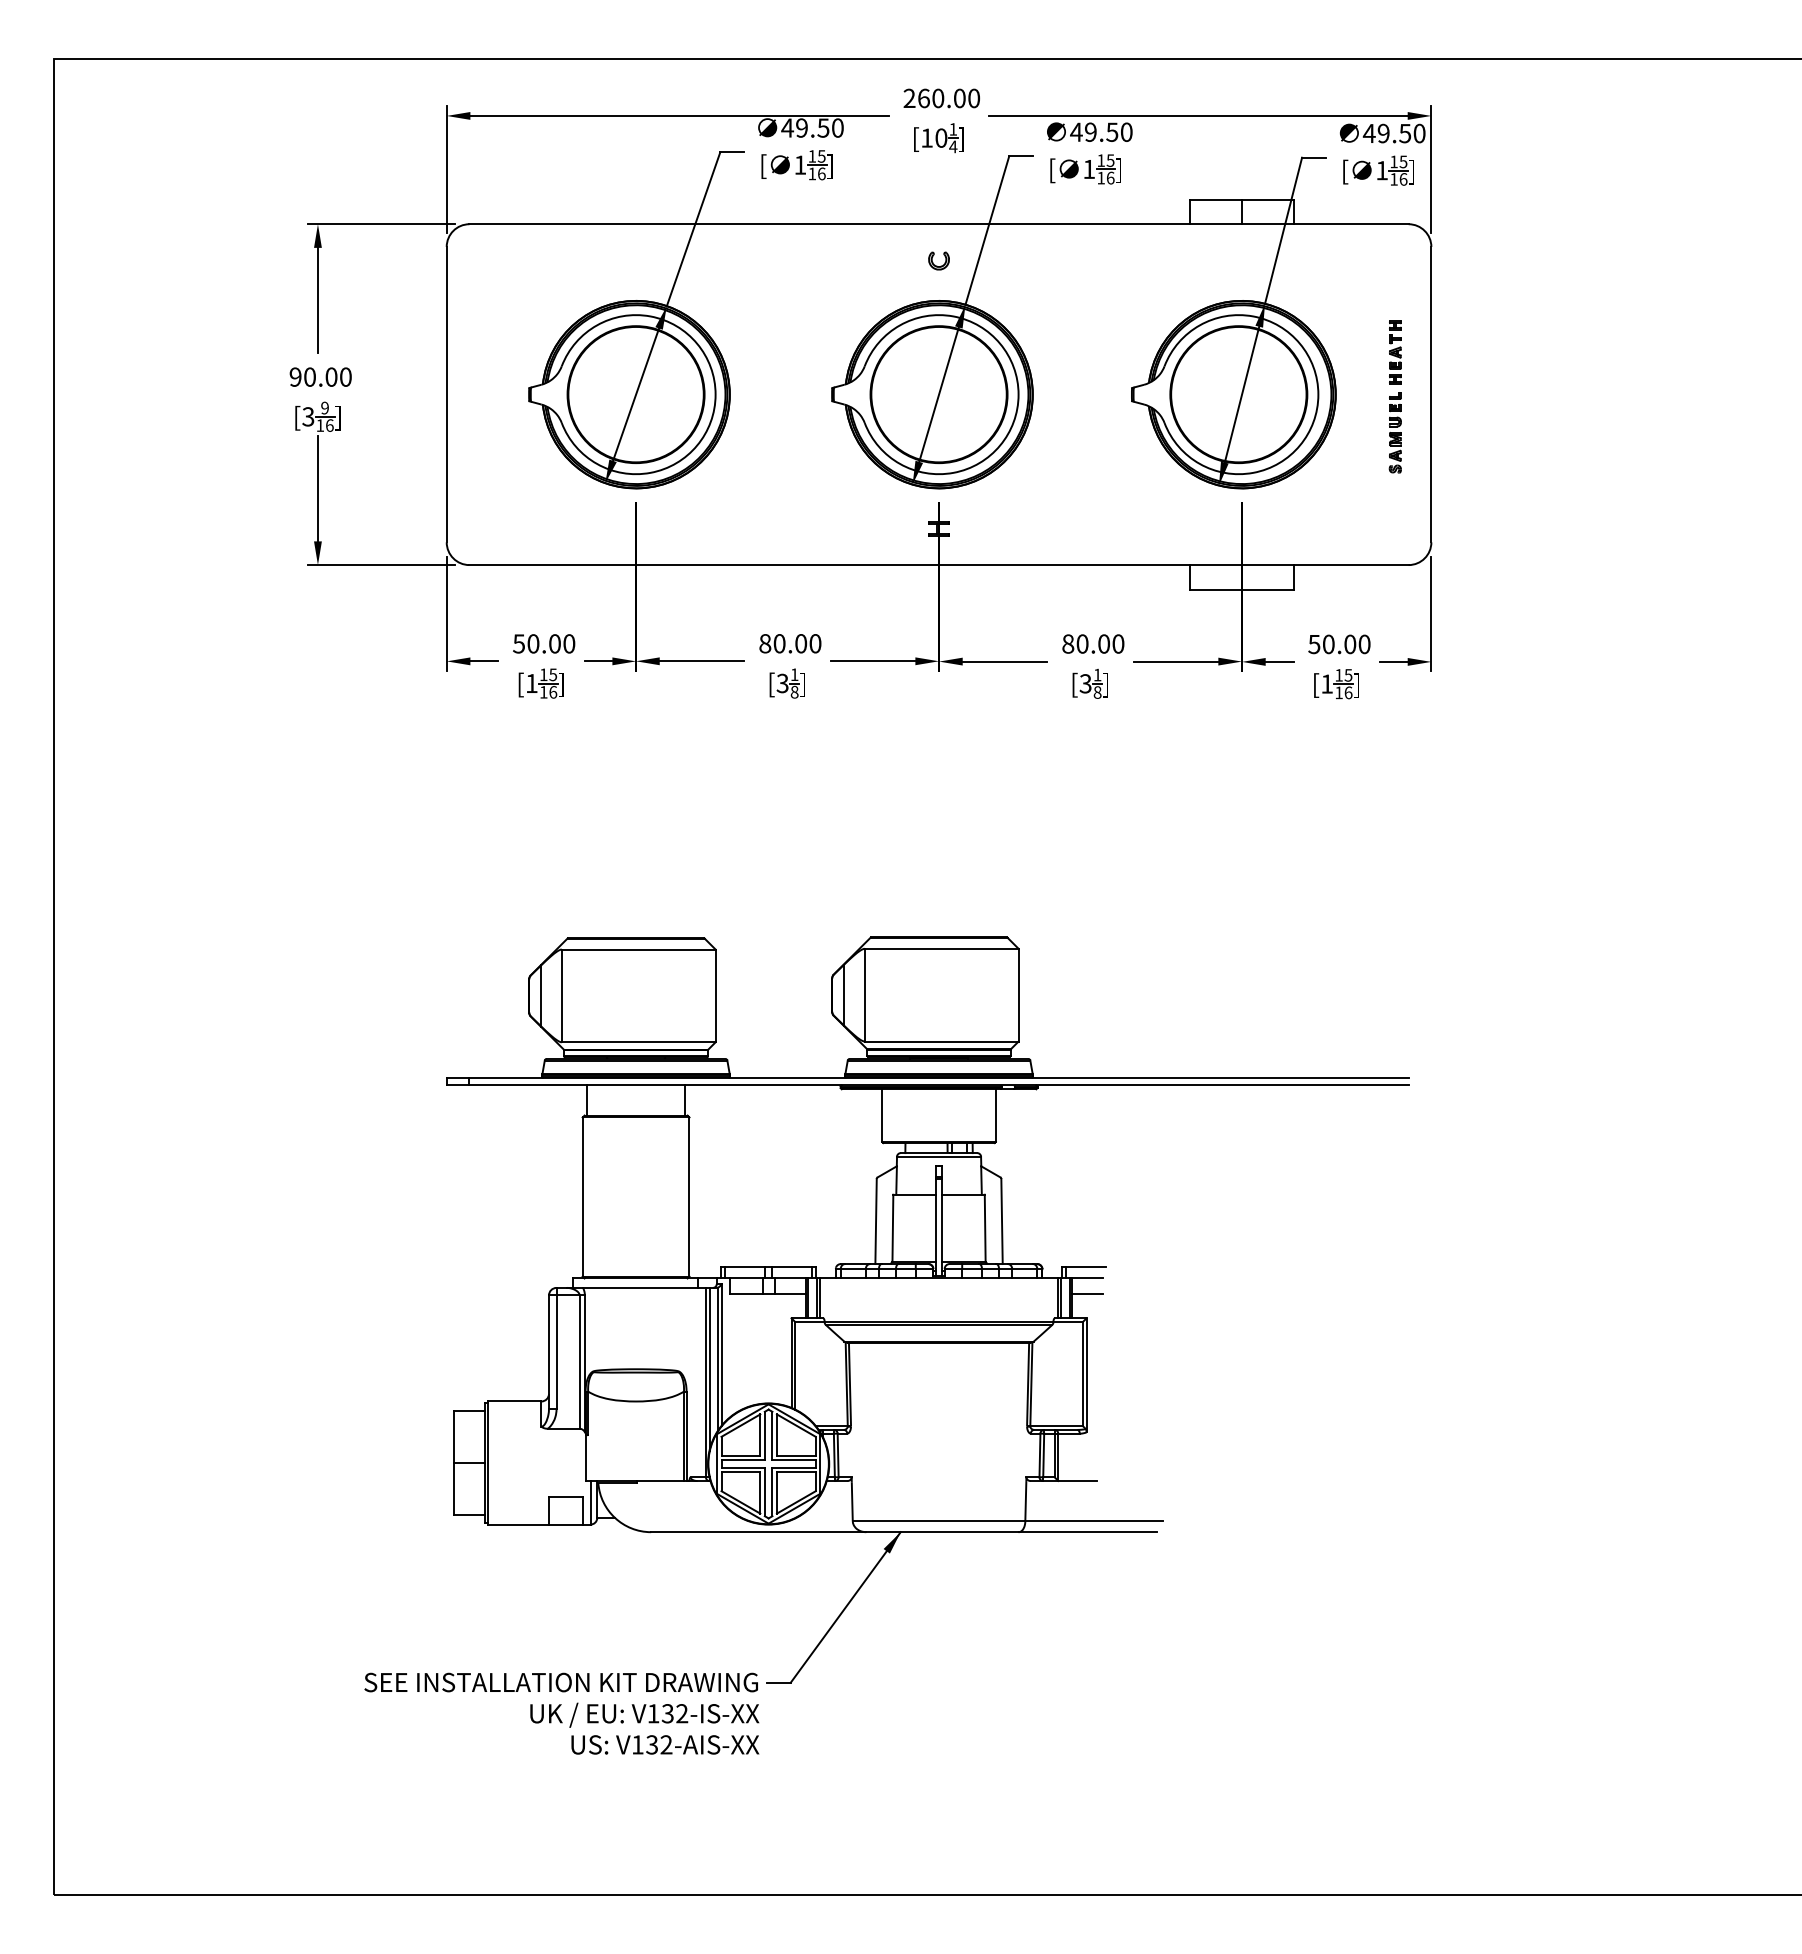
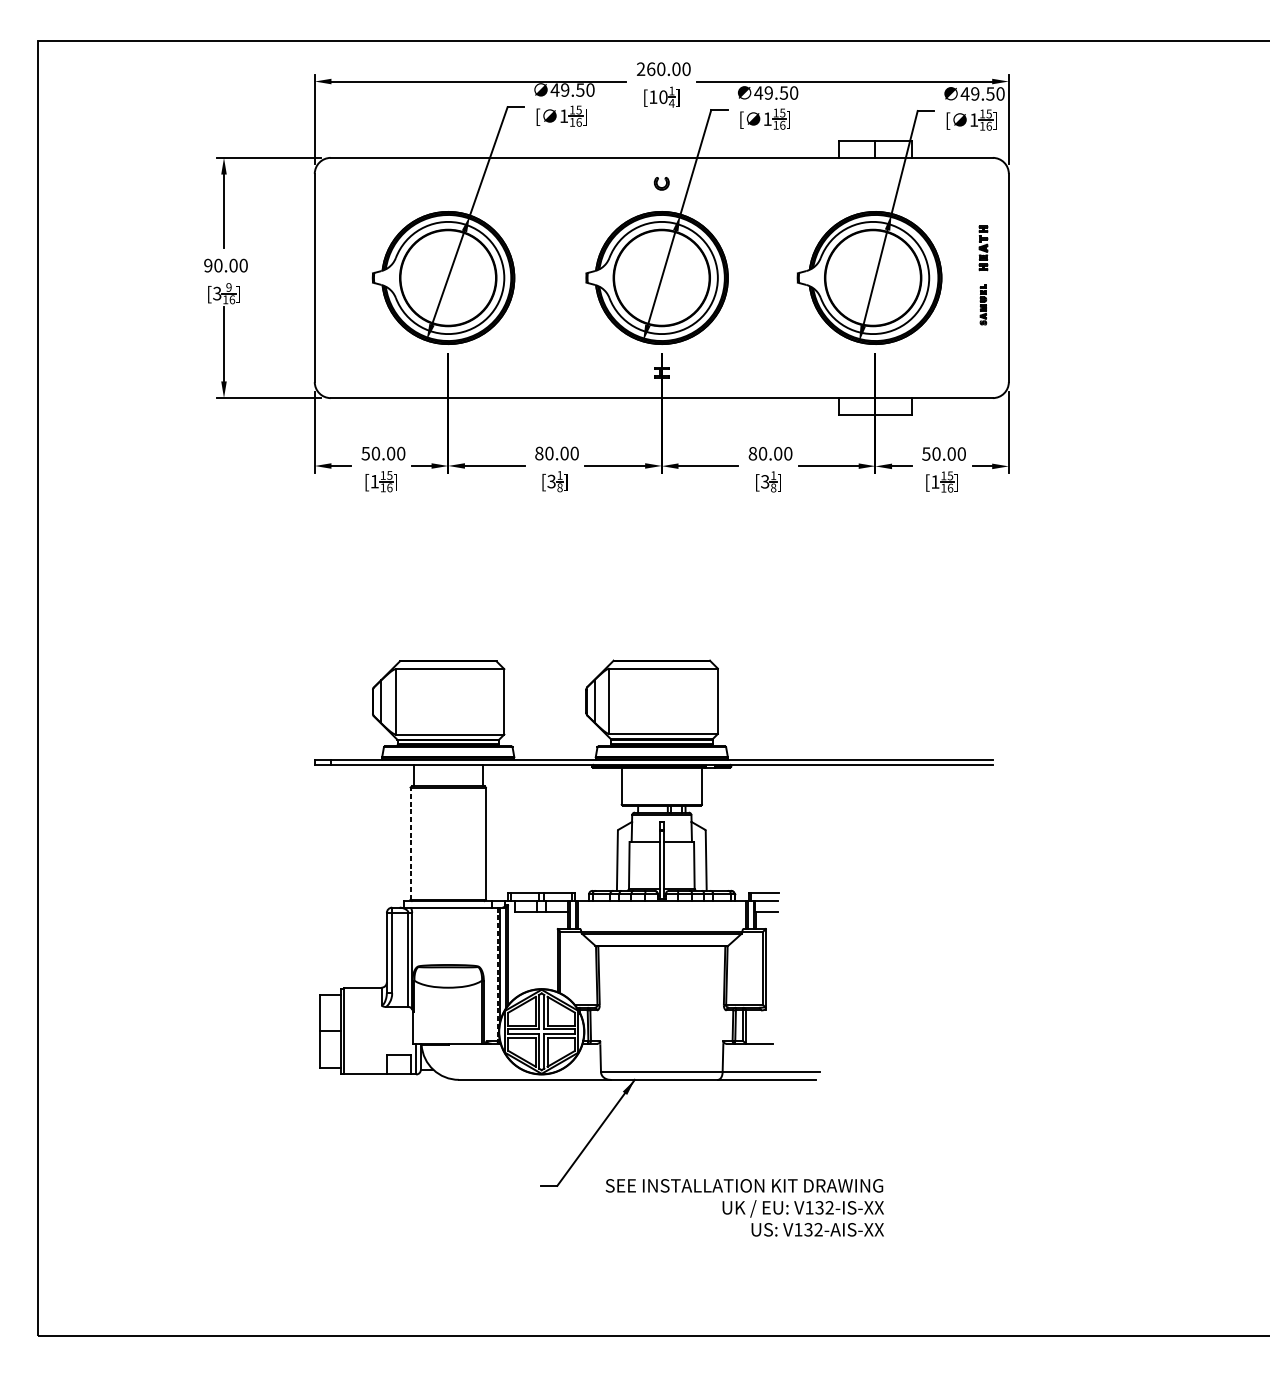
part: (1394, 432) -> (982, 304), size x0.7
line: (582, 1197) -> (410, 843), solid -> dashed
line: (705, 1382) -> (497, 974), solid -> dashed
text: (561, 1713) -> (744, 1207), moved

